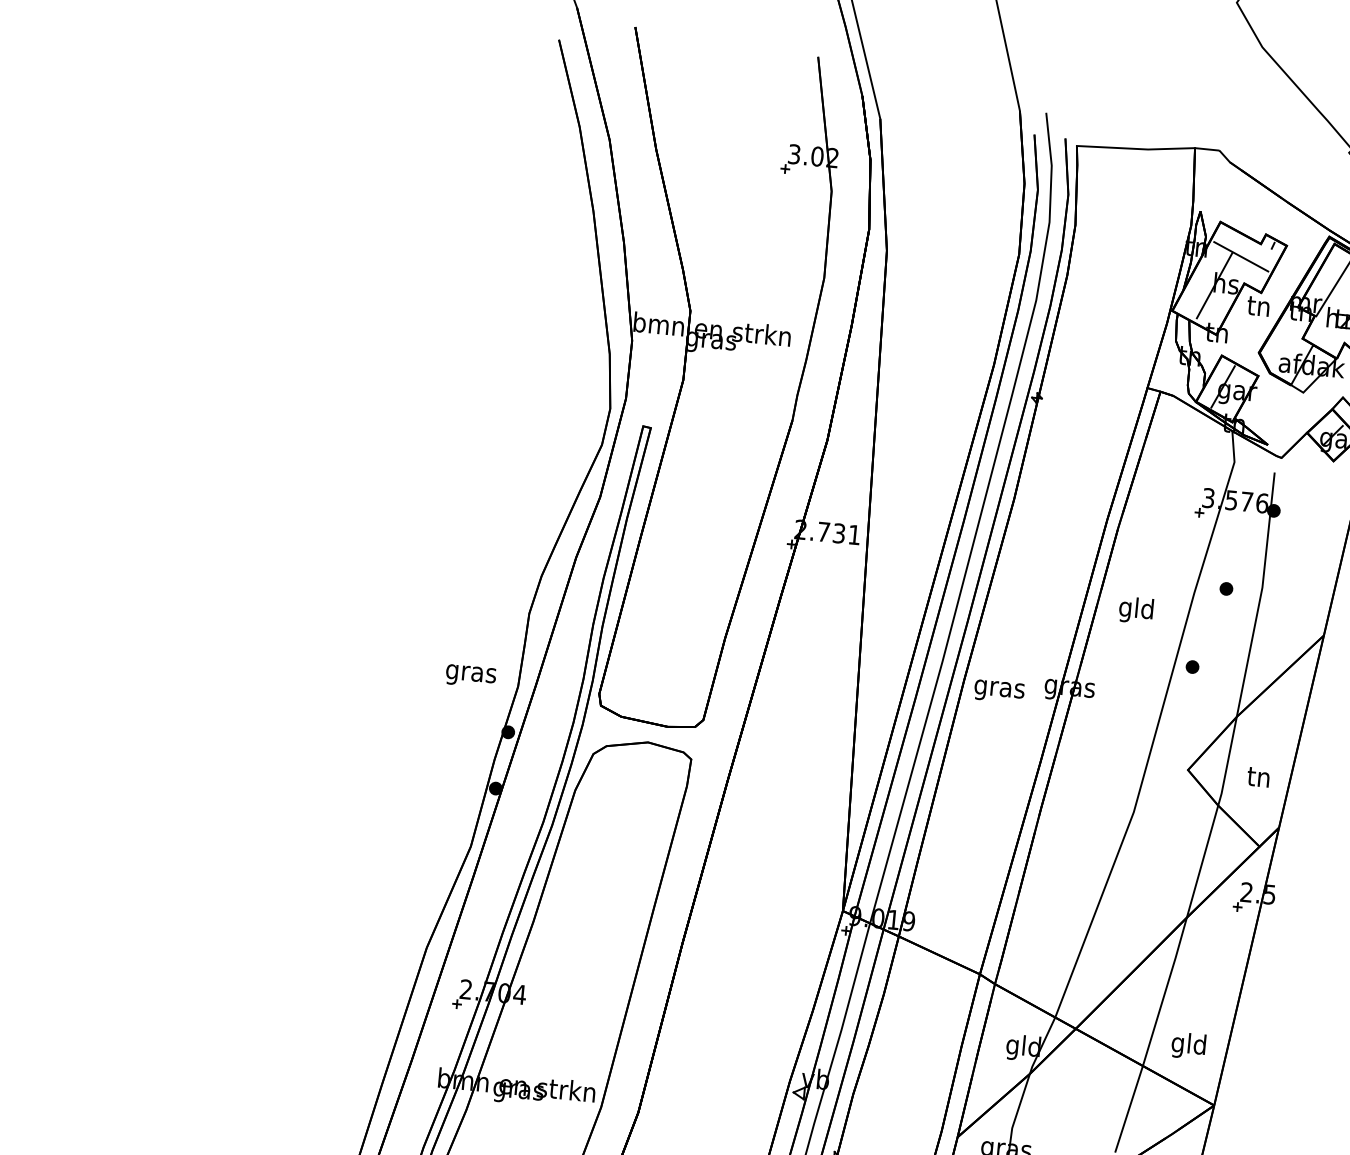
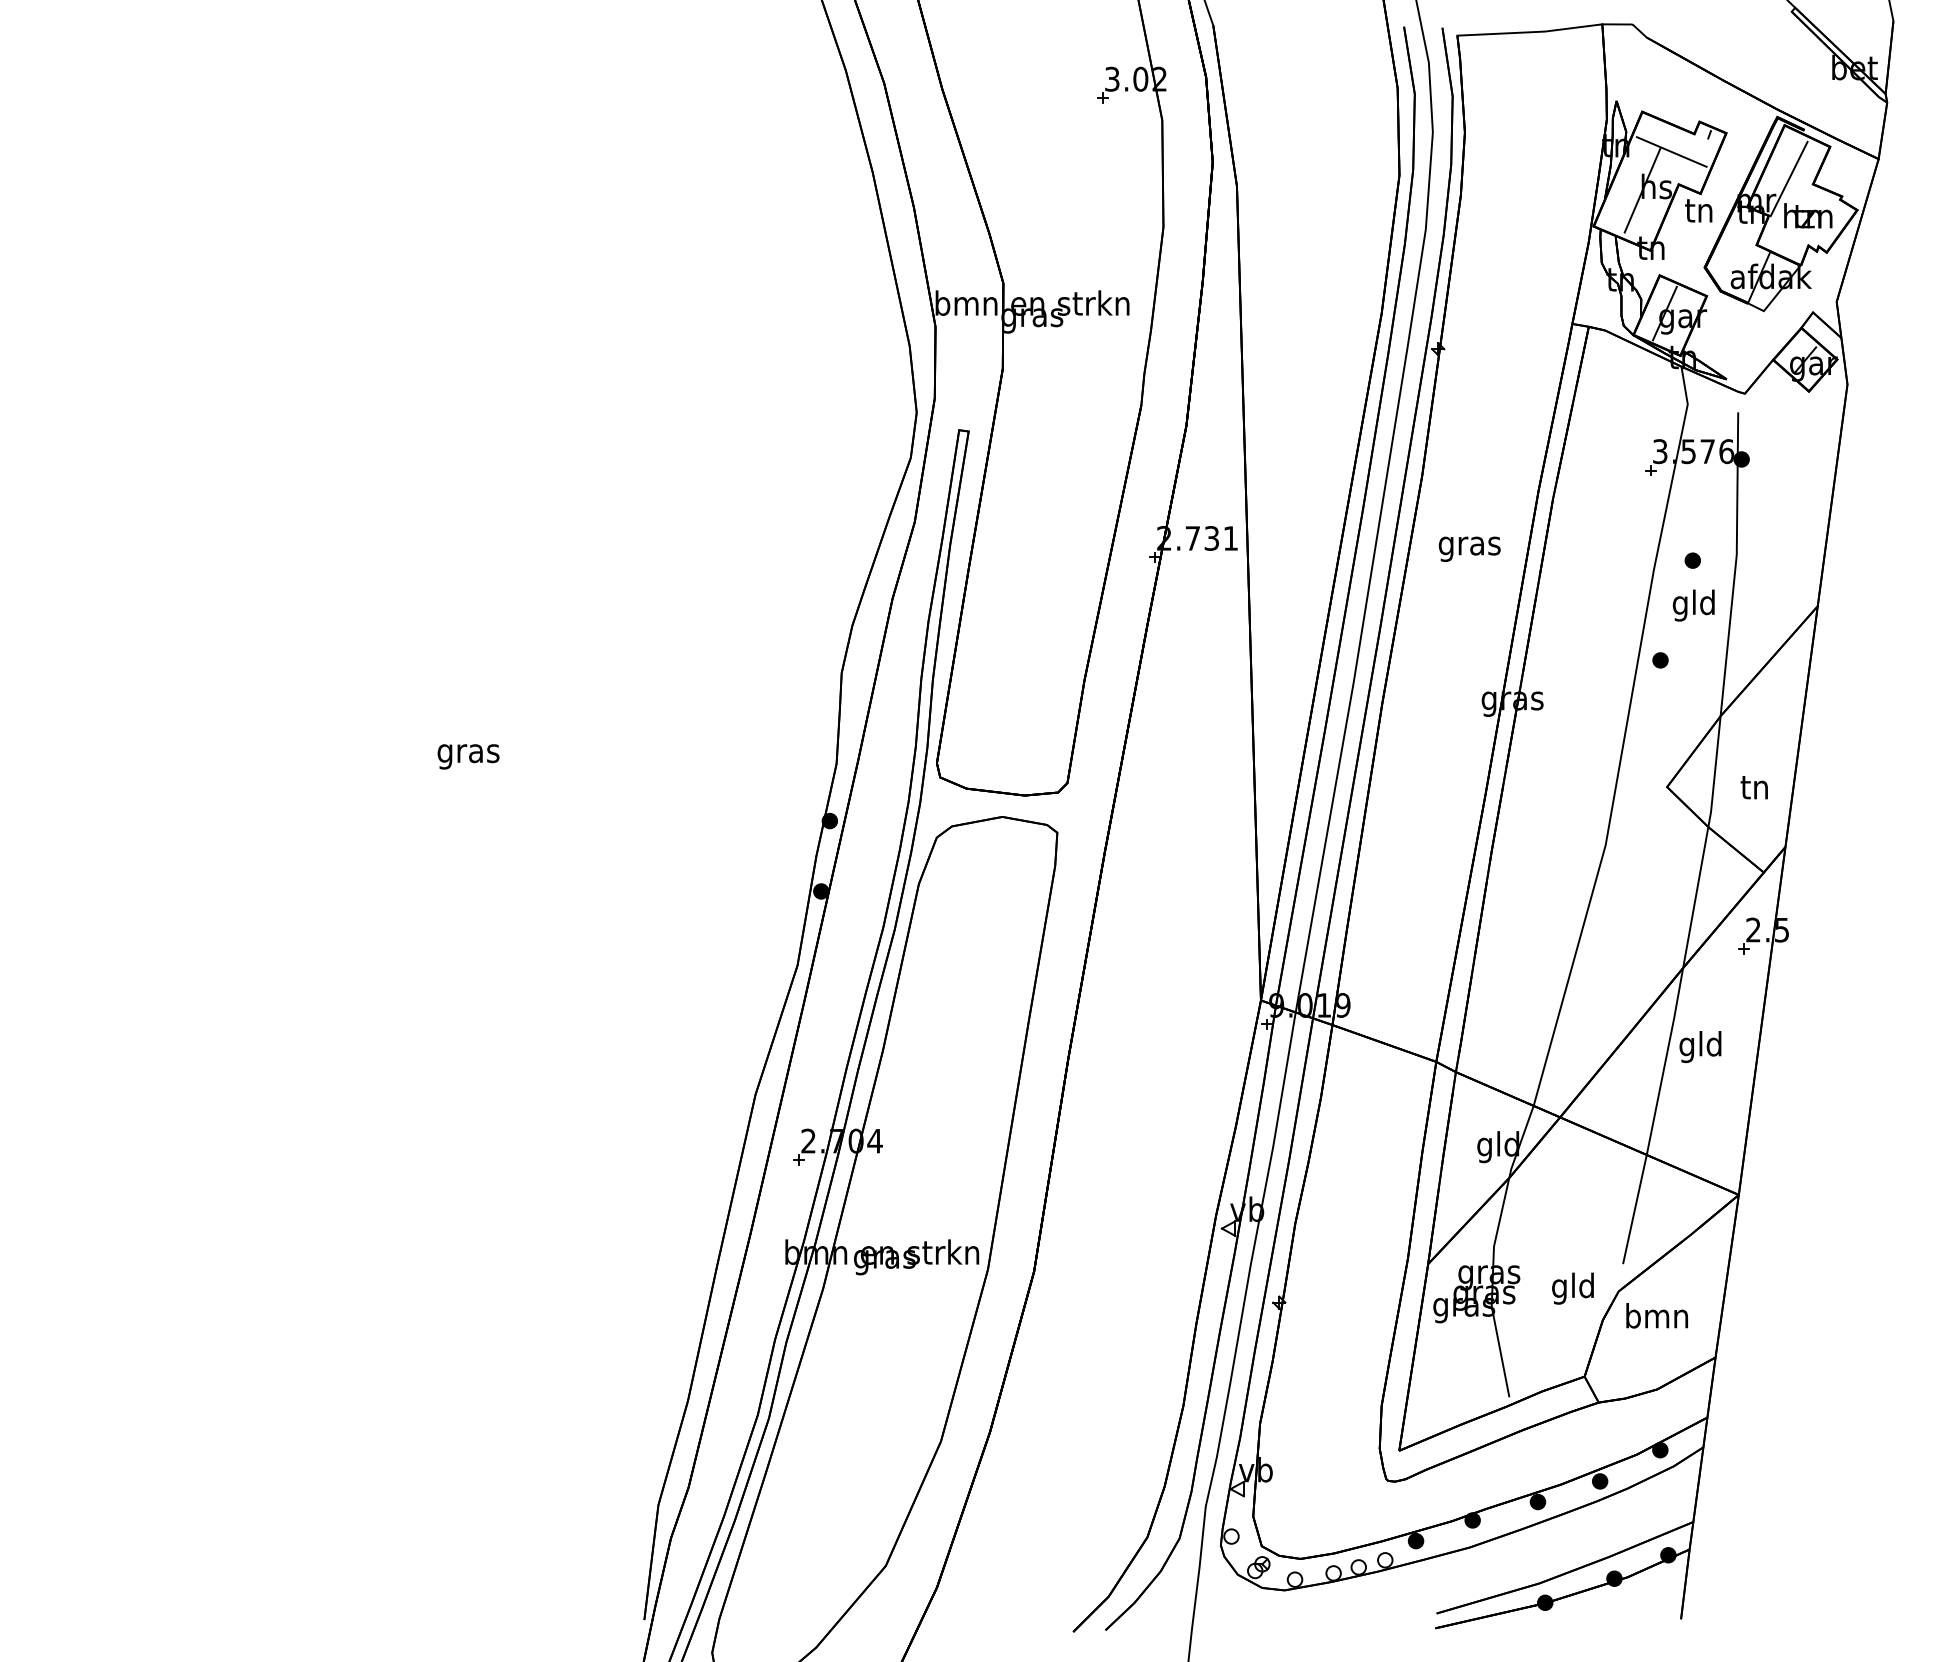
text: (1135, 610) -> (1693, 605), moved
text: (470, 676) -> (468, 756), moved
text: (999, 690) -> (1469, 548), moved
text: (1188, 1046) -> (1700, 1047), moved

